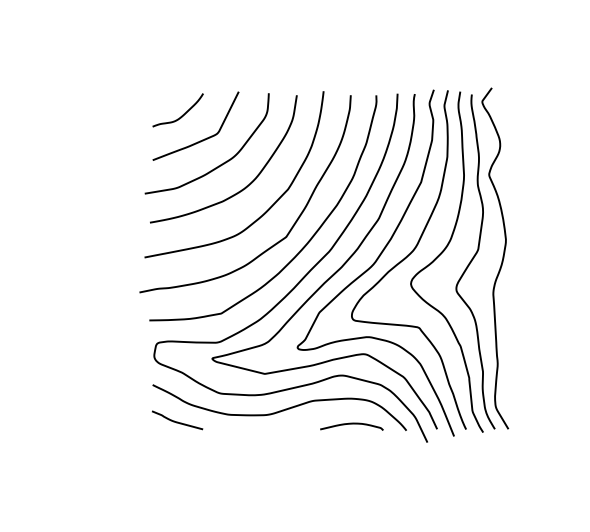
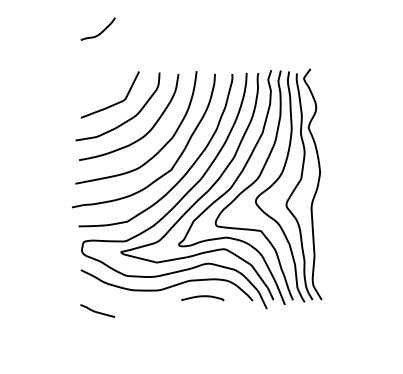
curve: (183, 113) -> (101, 31), moved
curve: (177, 421) -> (97, 311), moved
curve: (351, 425) -> (202, 297), moved

